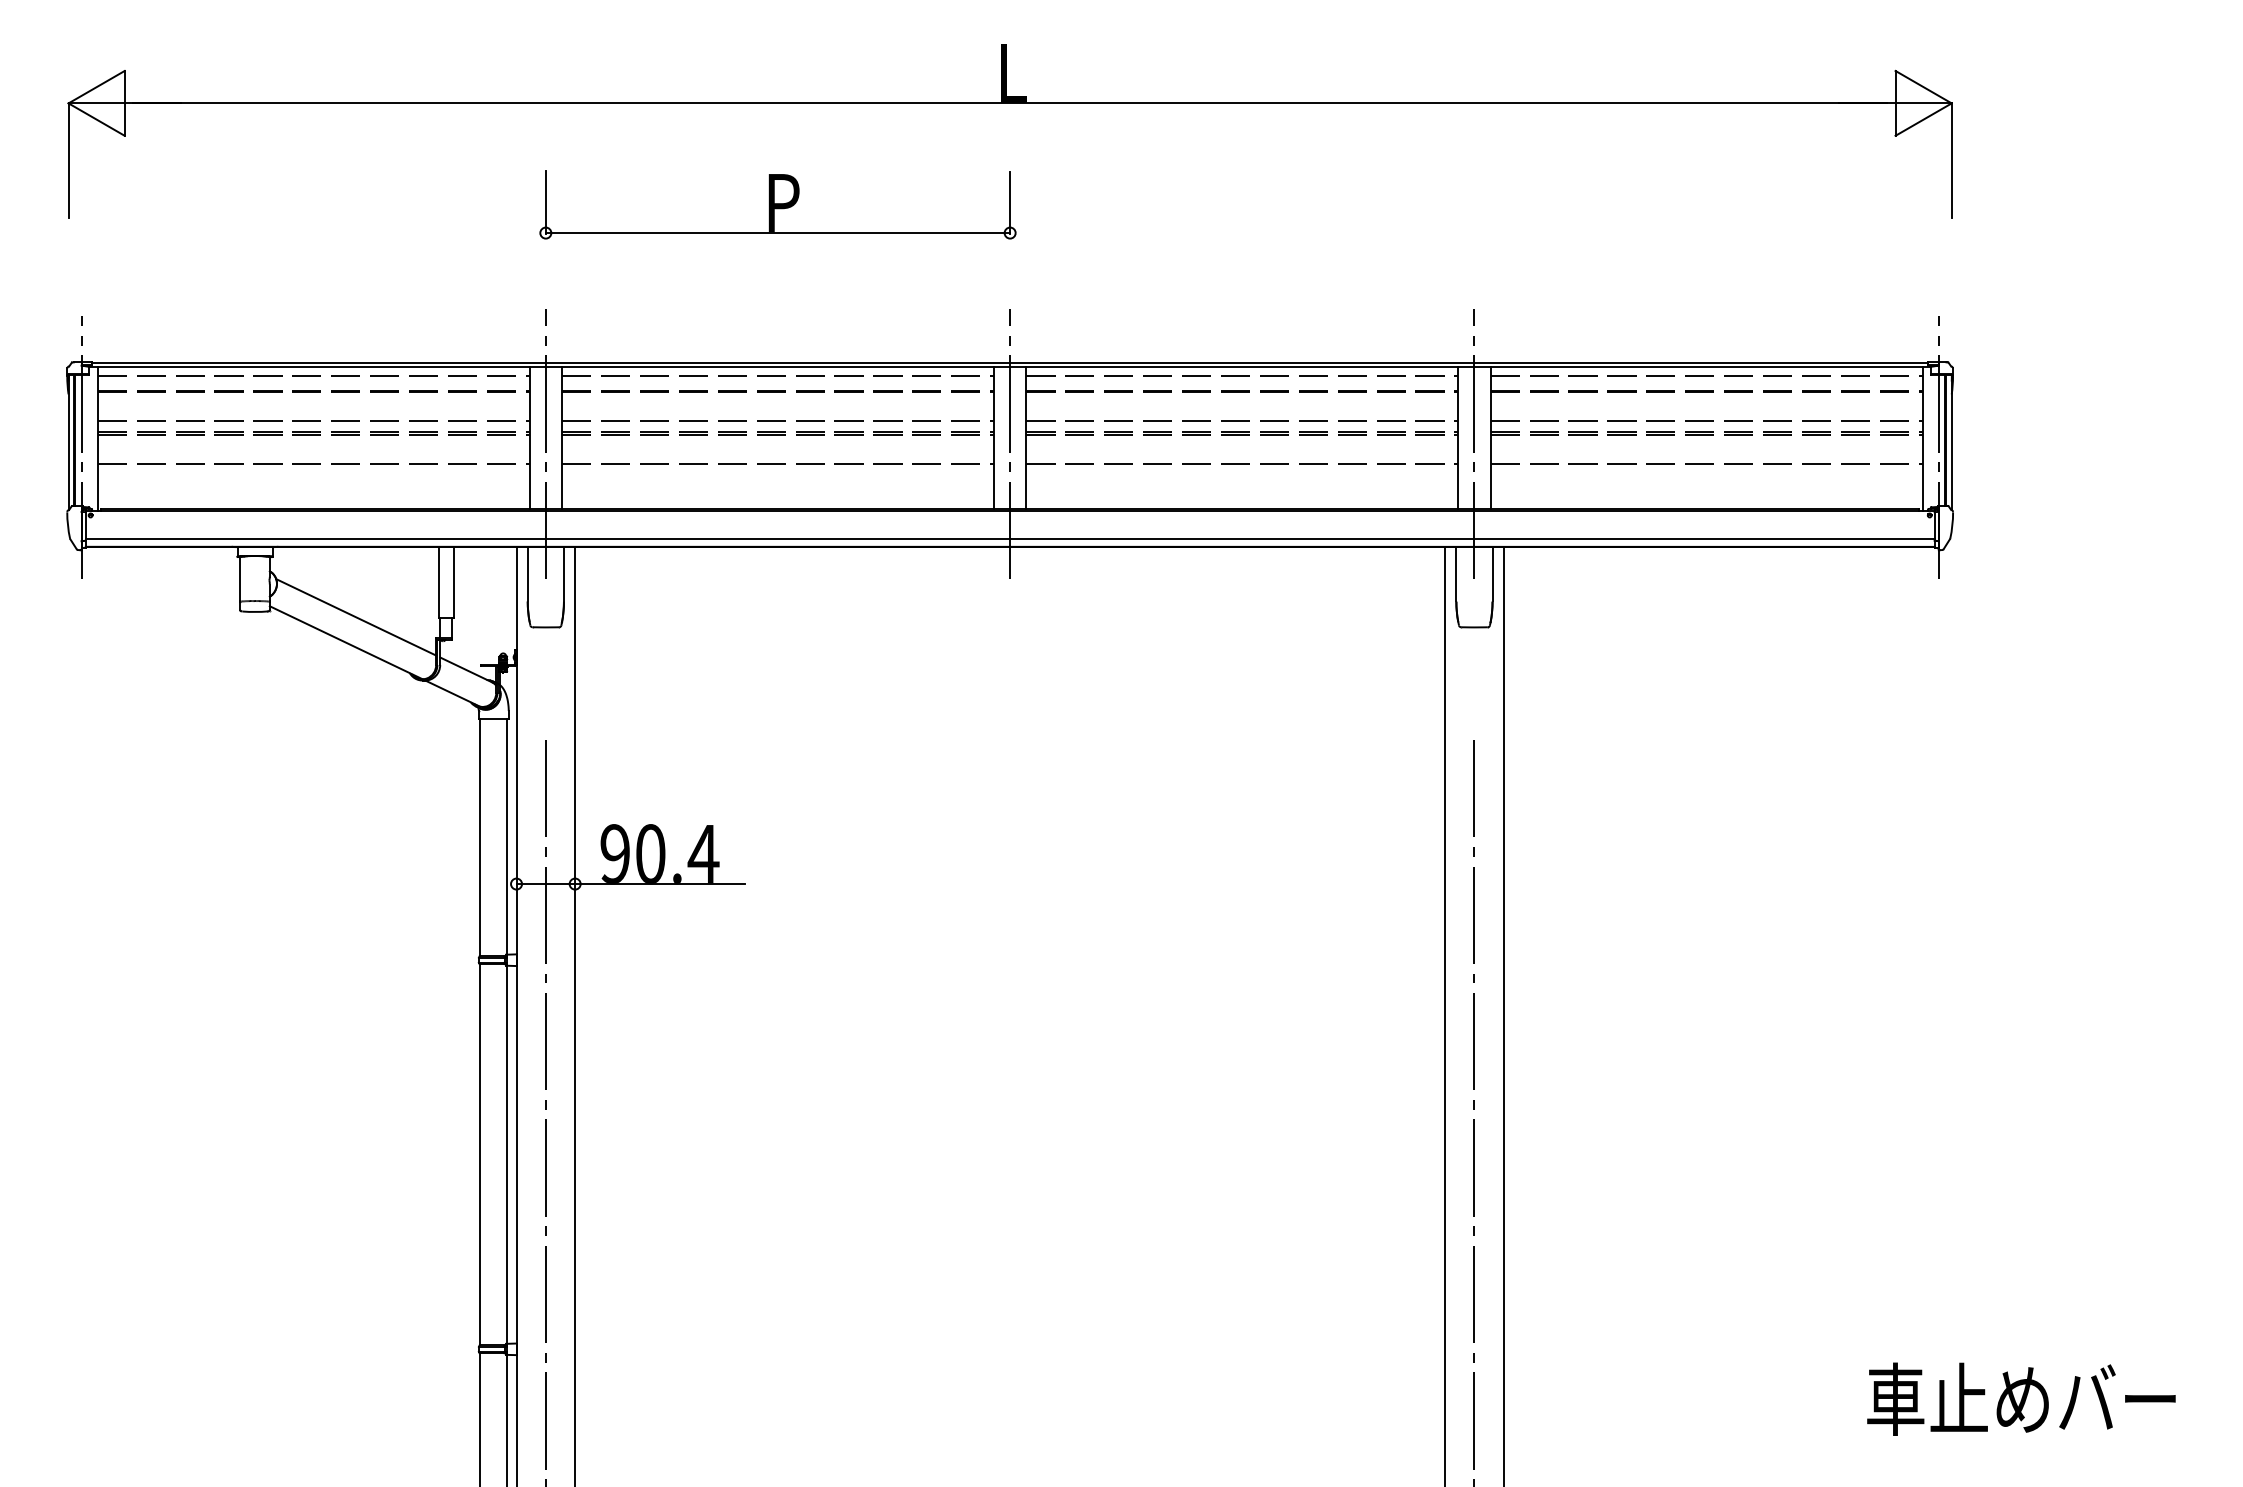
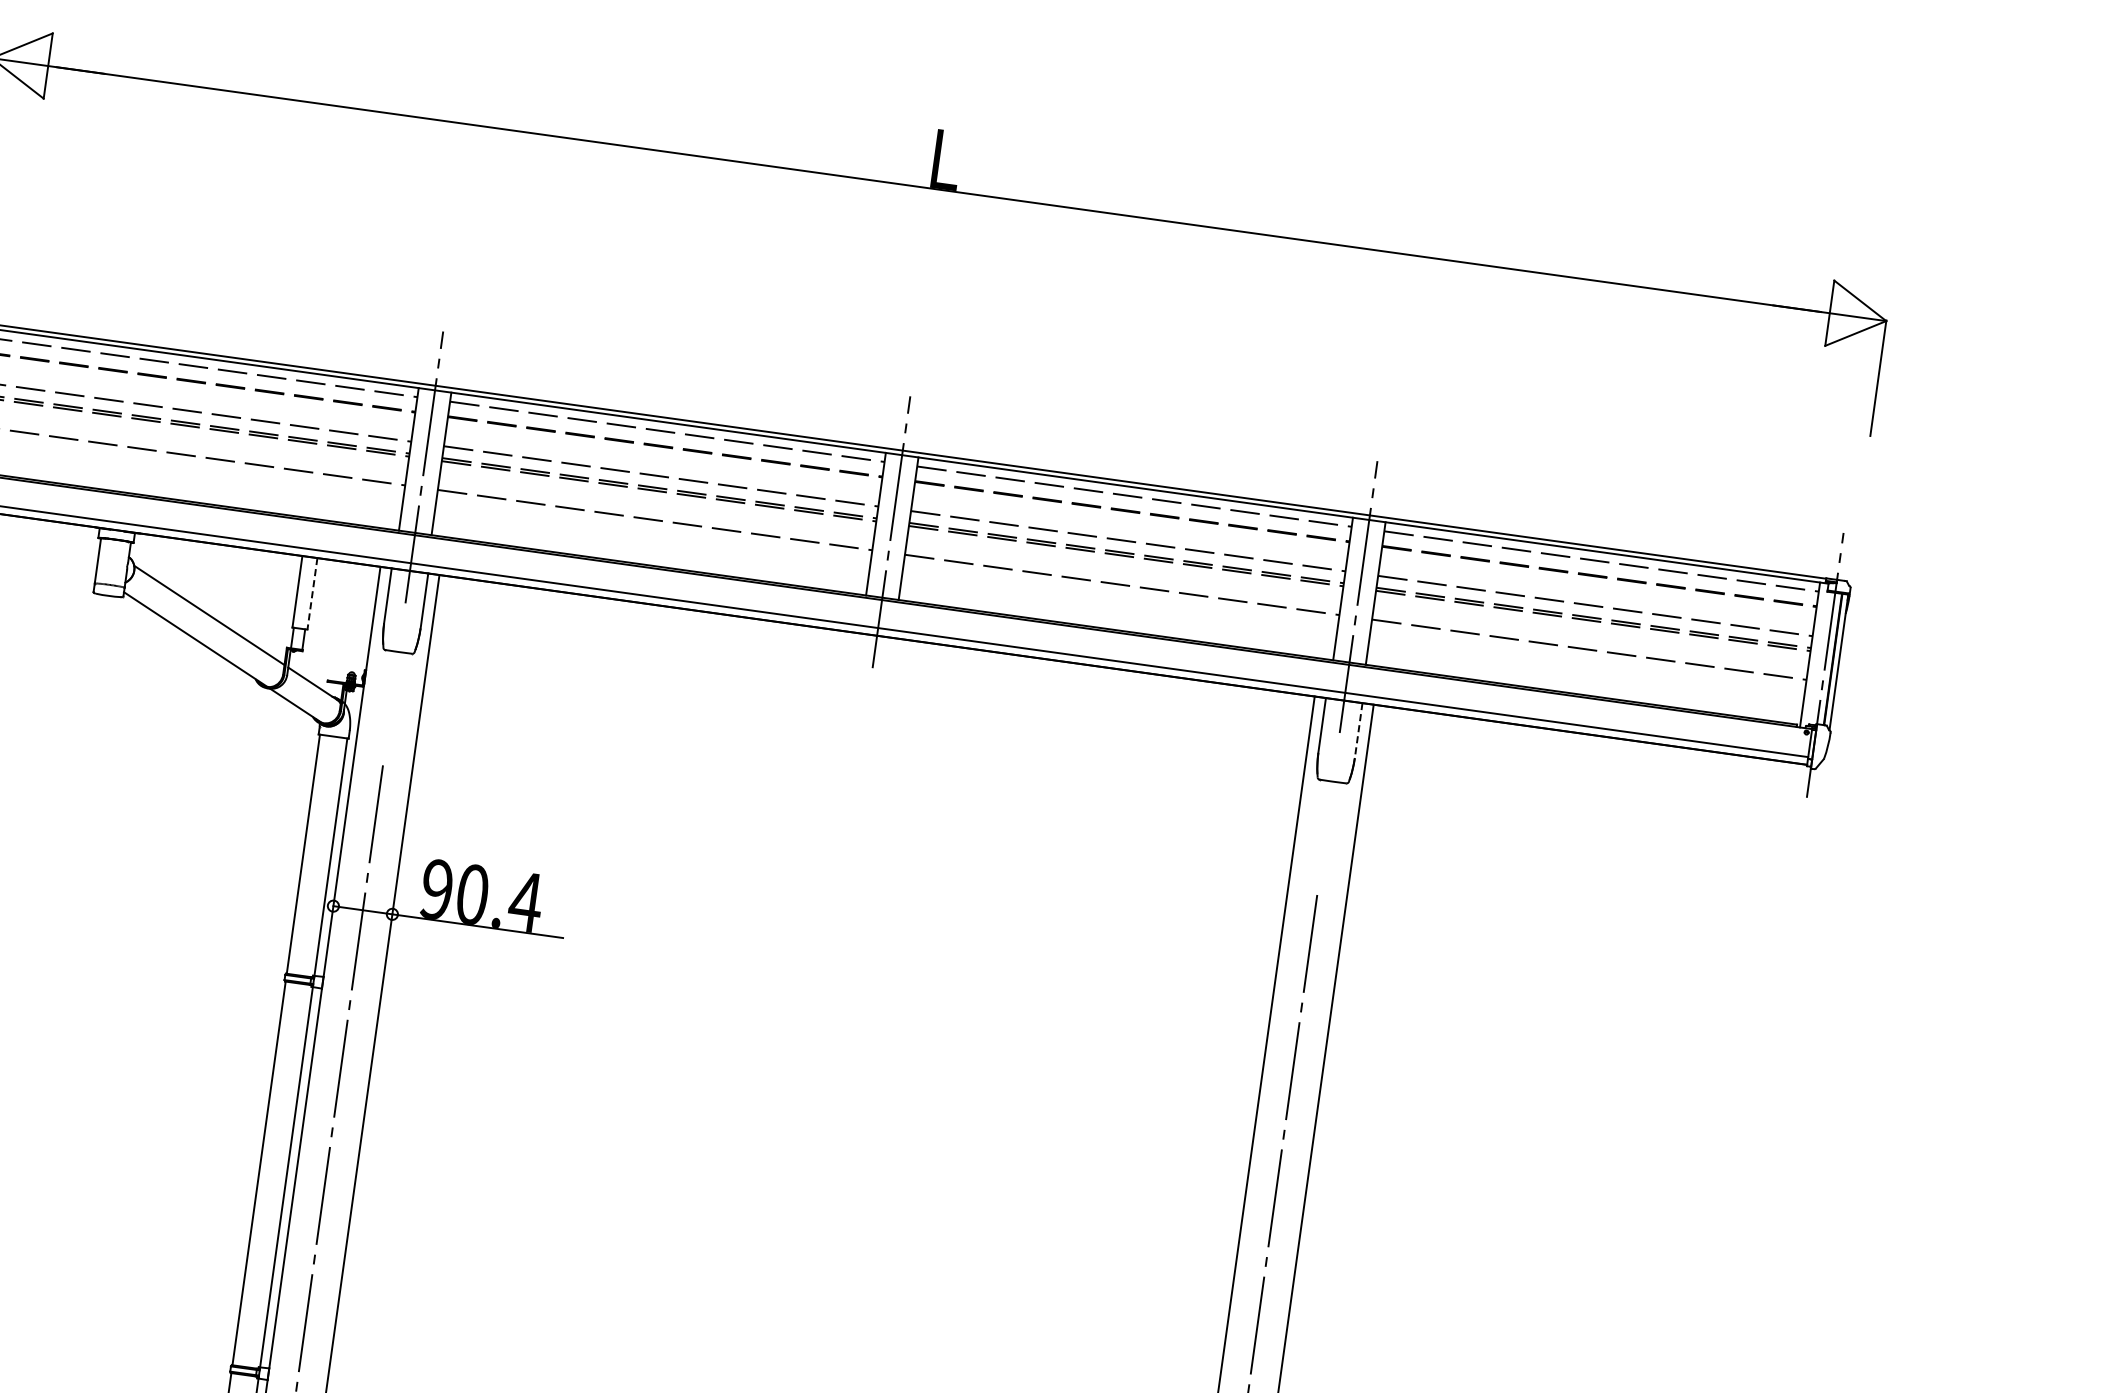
part: (777, 204) -> (690, 258), removed
line: (1492, 574) -> (1358, 730), solid -> dashed
line: (453, 582) -> (312, 593), solid -> dashed

